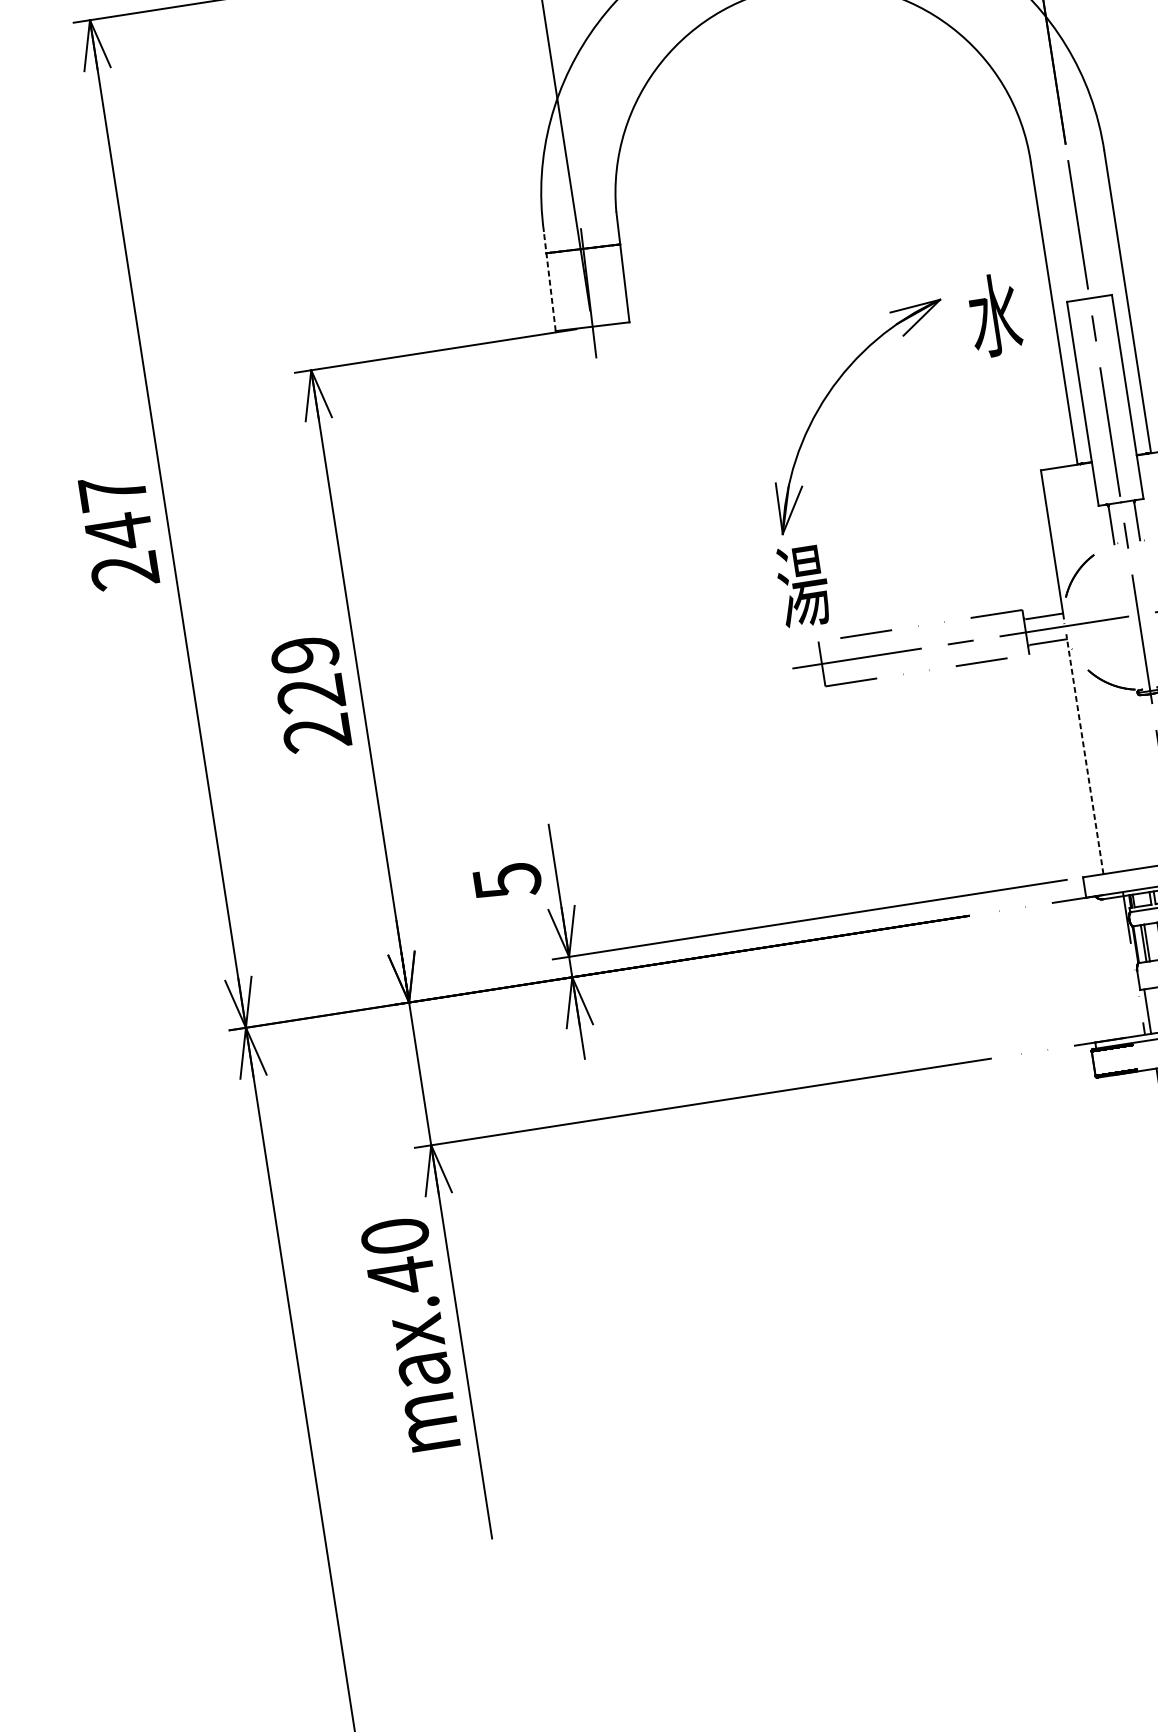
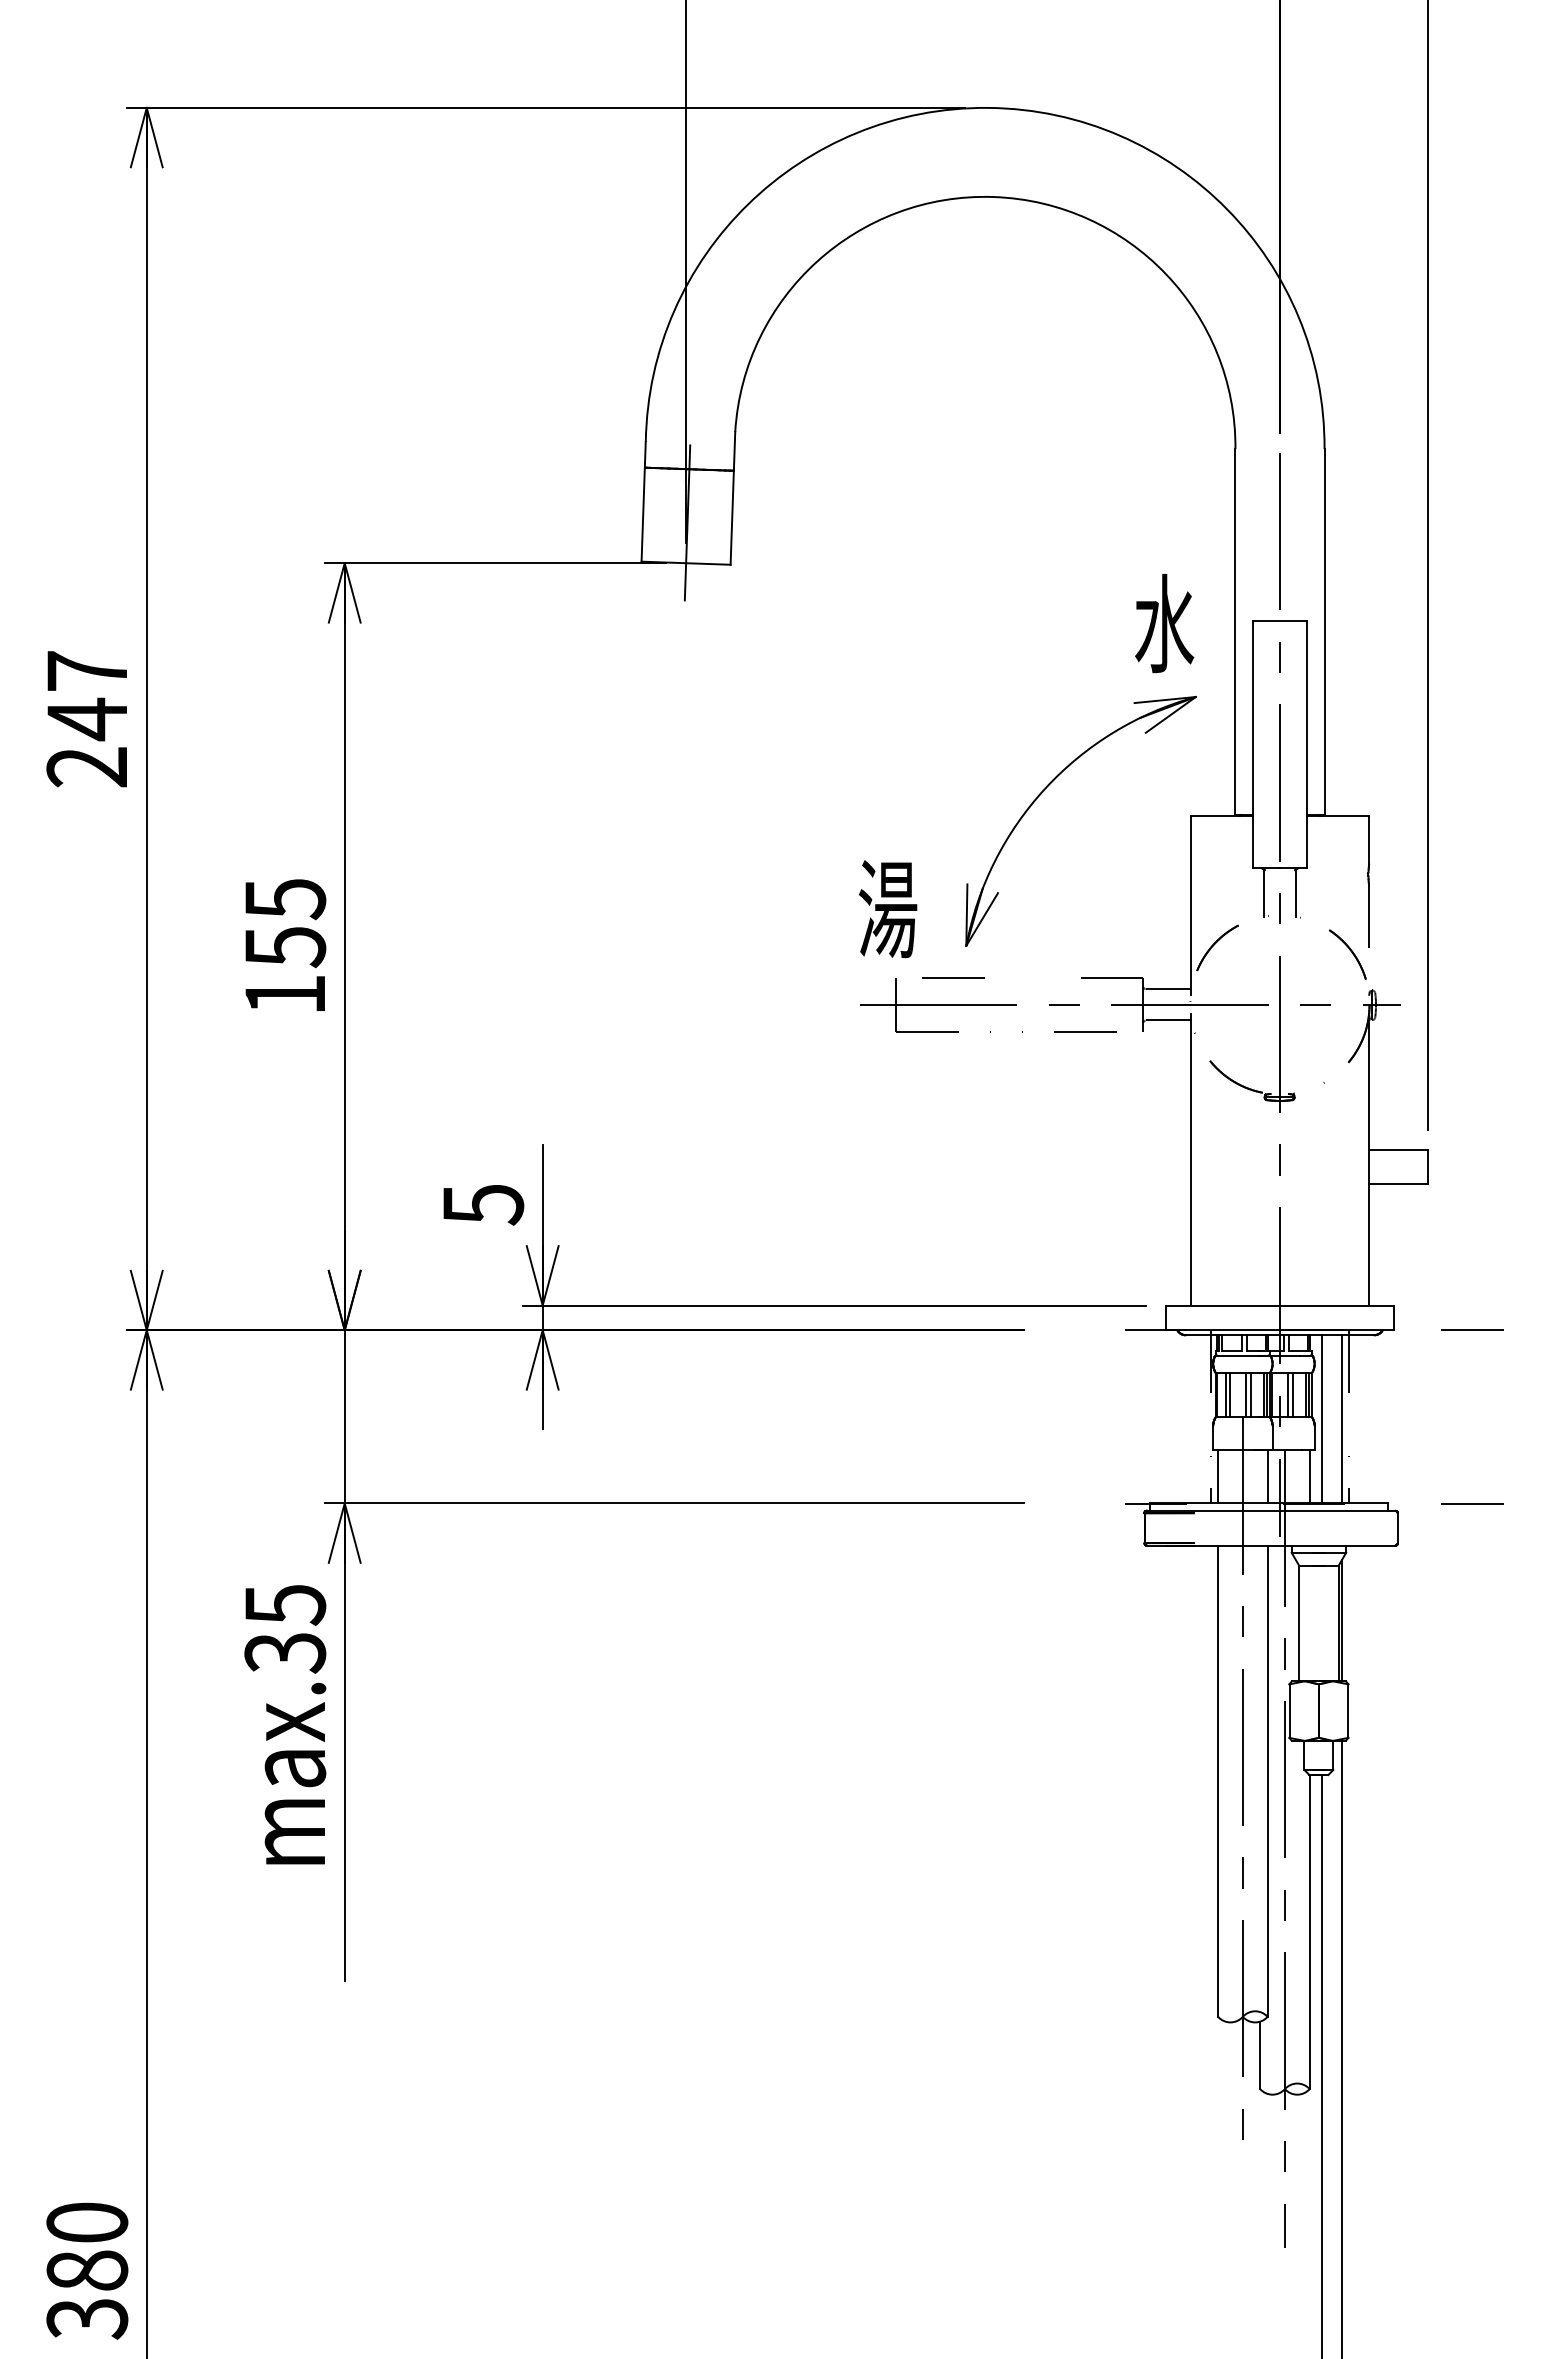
line: (549, 281) -> (643, 501), dashed -> solid
part: (826, 397) -> (1043, 792), moved
text: (311, 693) -> (285, 946), 229 -> 155
line: (1084, 753) -> (1190, 1159), dashed -> solid
text: (398, 1256) -> (285, 1629), max.40 -> max.35

